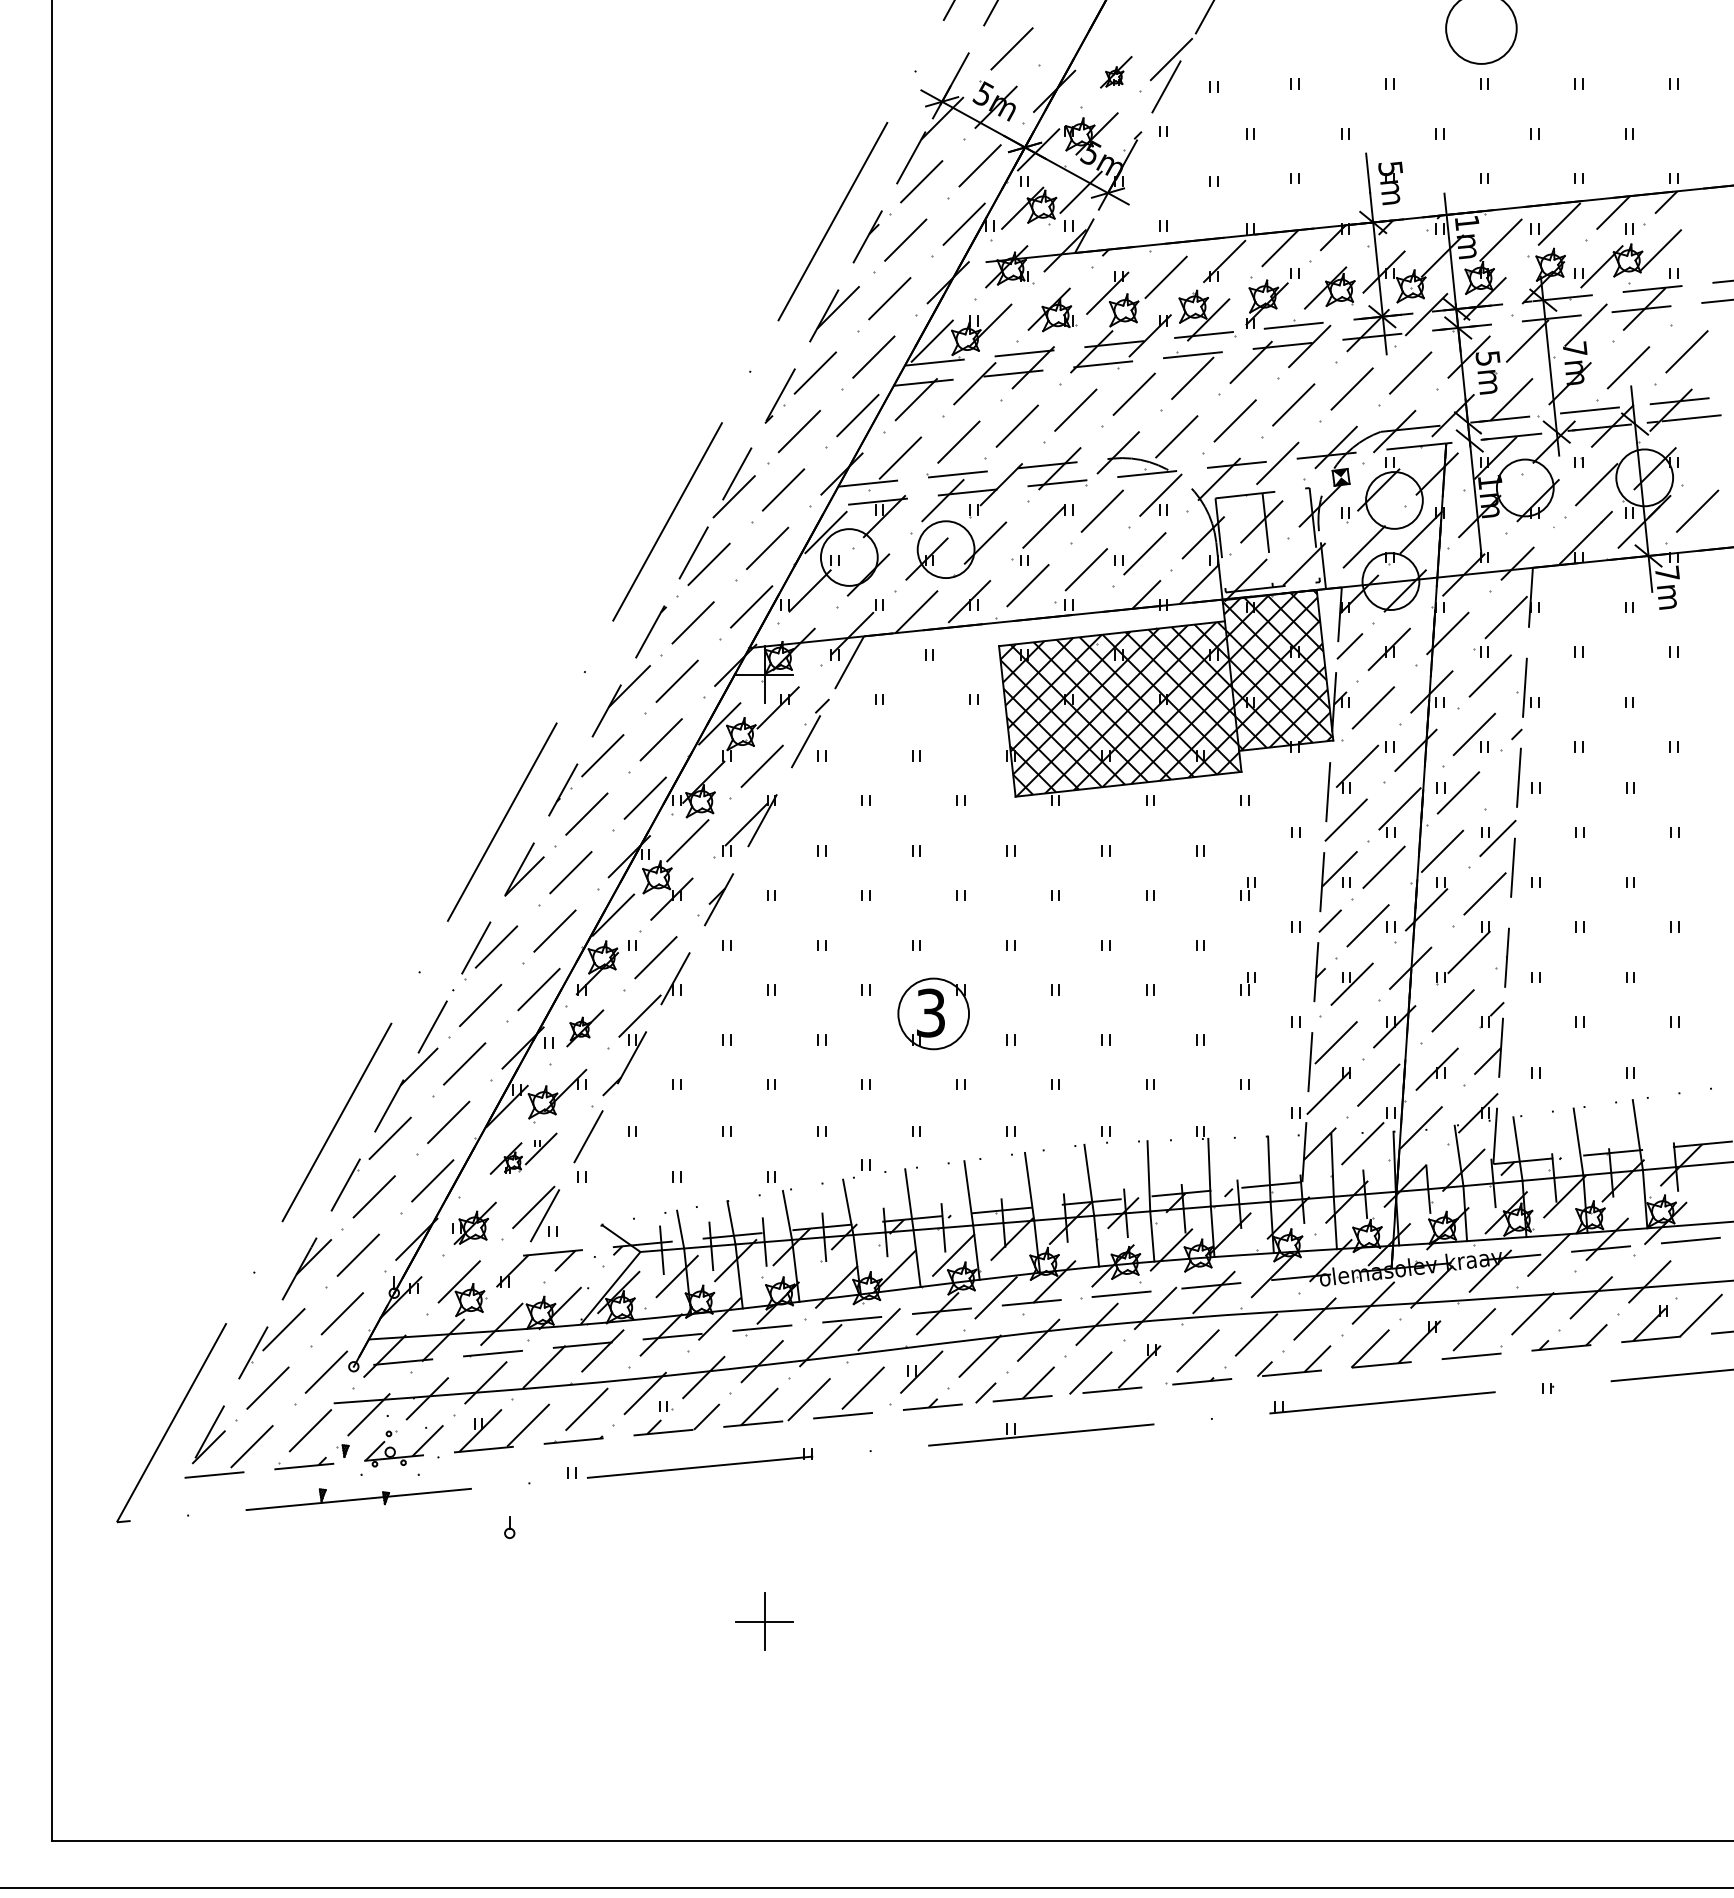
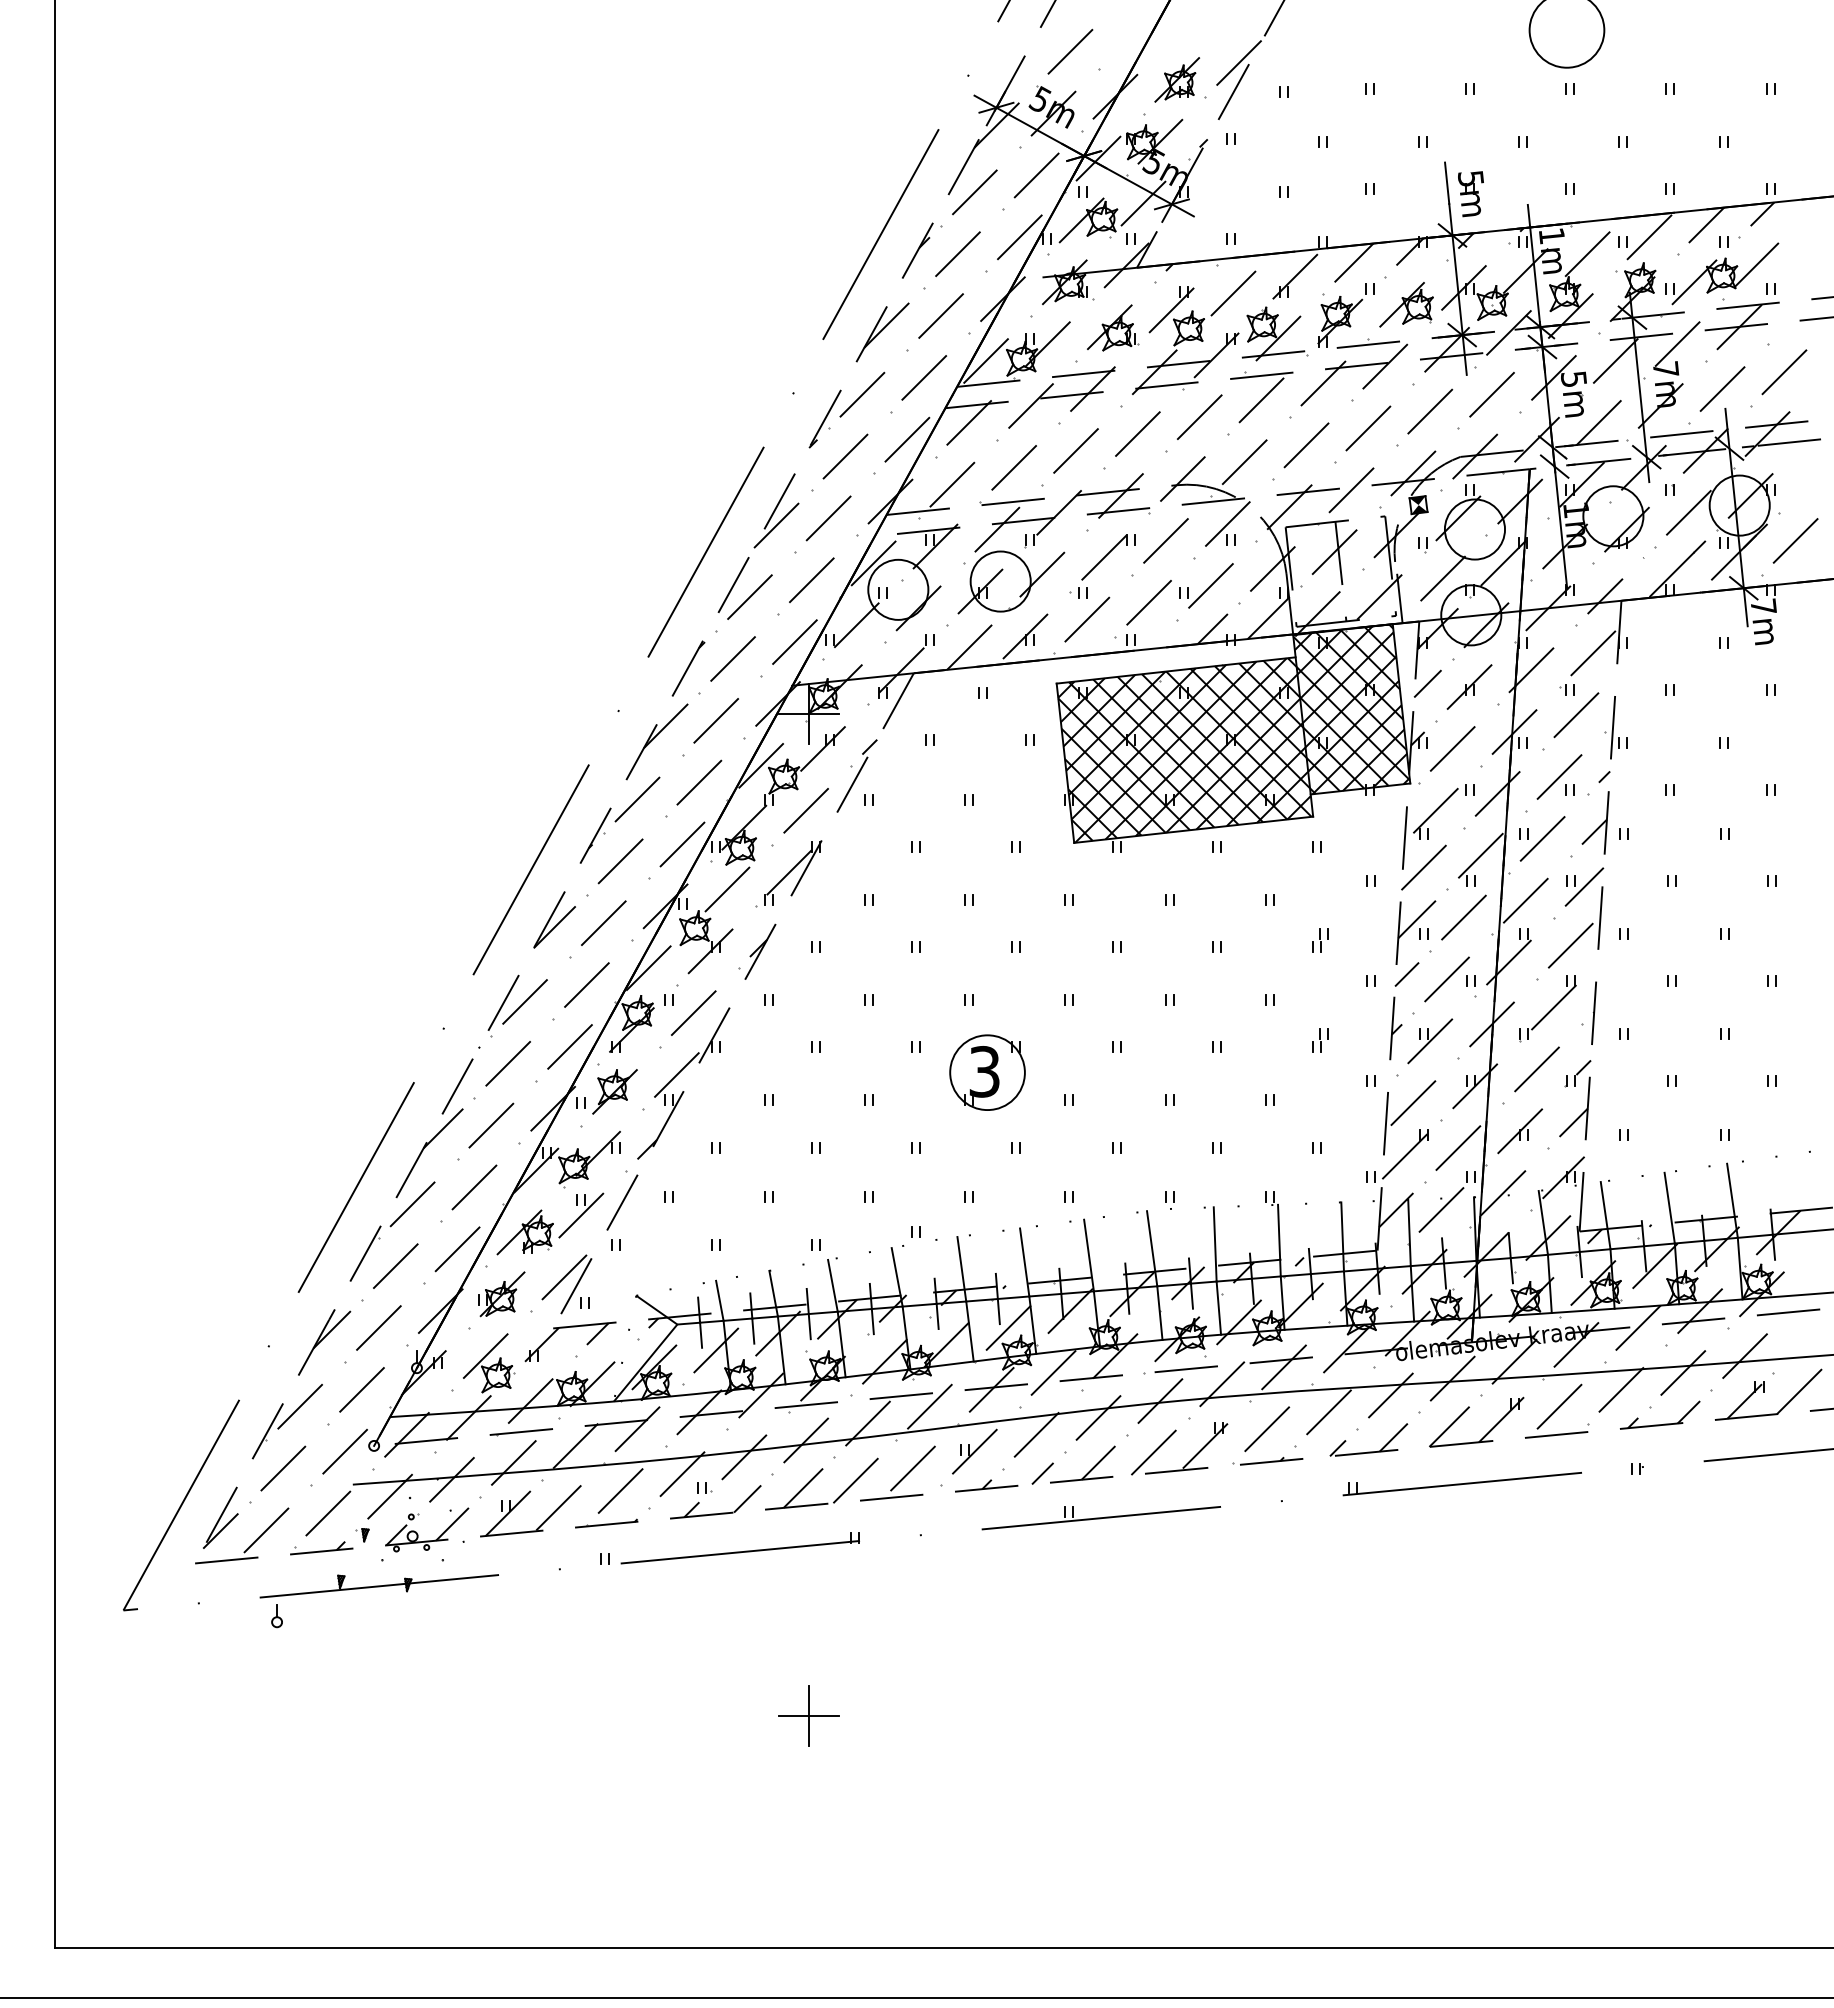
part: (1113, 75) -> (1177, 79), size x1.67
line: (1507, 785) -> (1594, 831), added
part: (581, 1031) -> (614, 1091), size x1.43
part: (520, 1156) -> (550, 1223), size x1.67
part: (509, 1527) -> (276, 1616), moved

